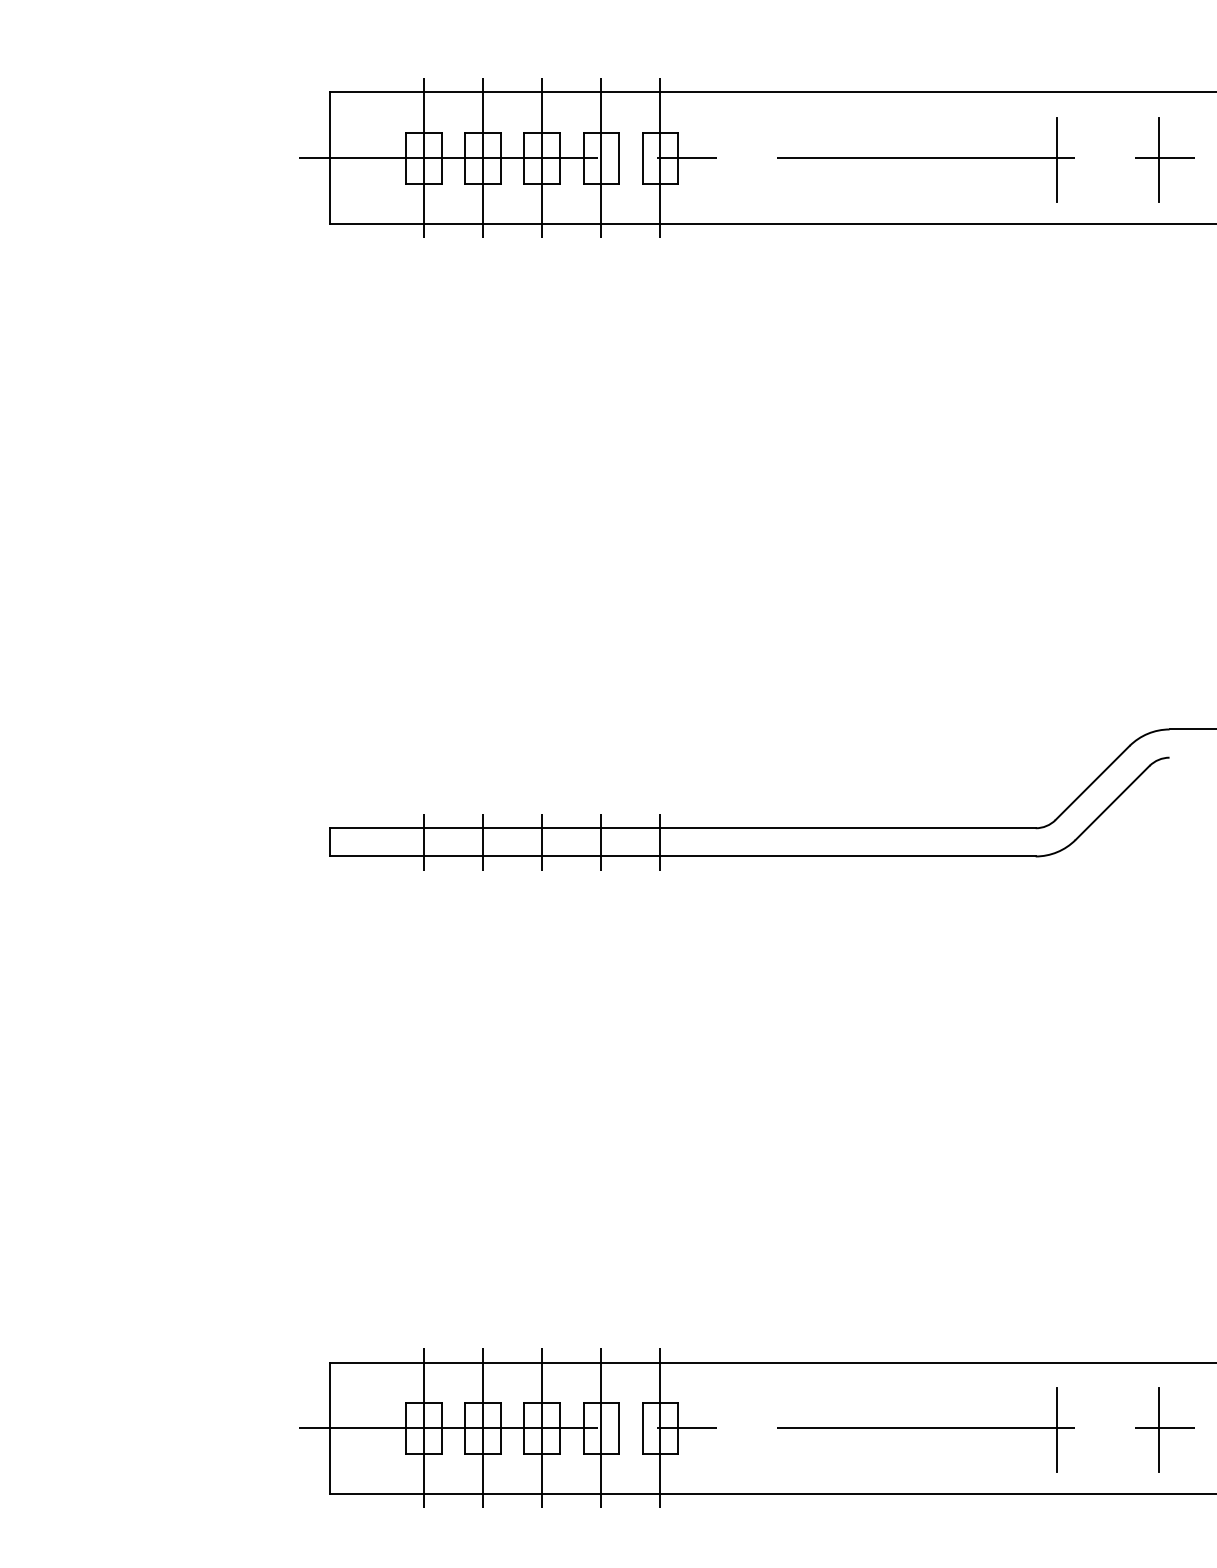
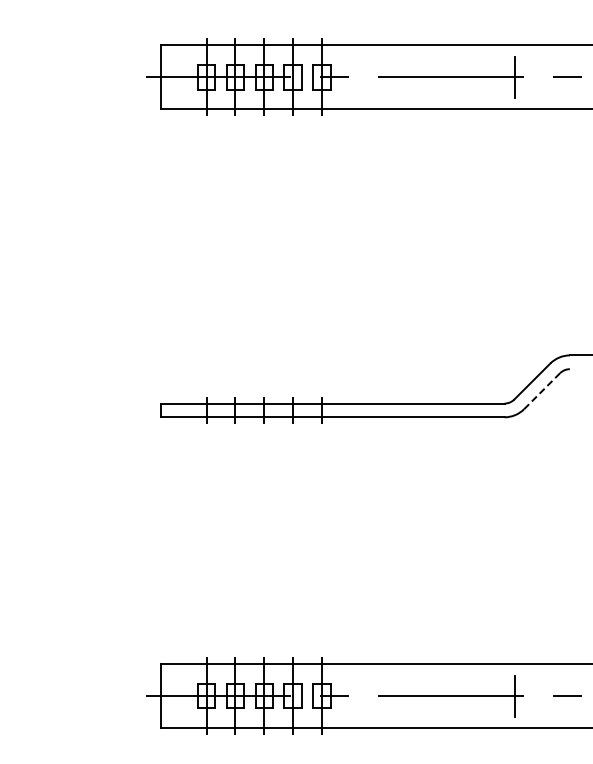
line: (1158, 159) -> (564, 77), removed
line: (1111, 803) -> (541, 391), solid -> dashed
line: (1158, 1429) -> (564, 696), removed

